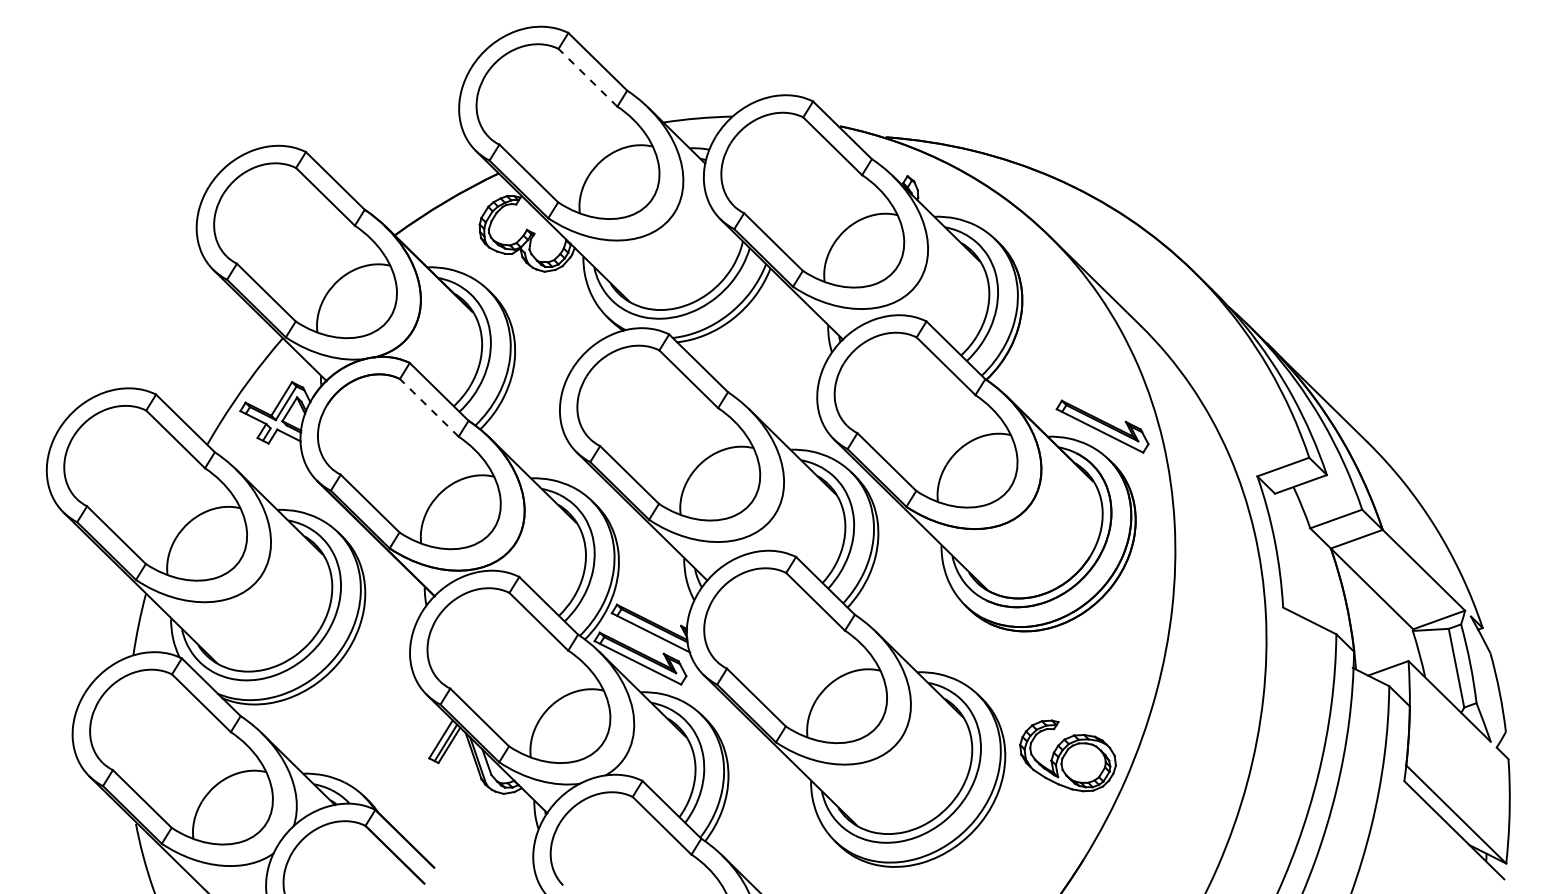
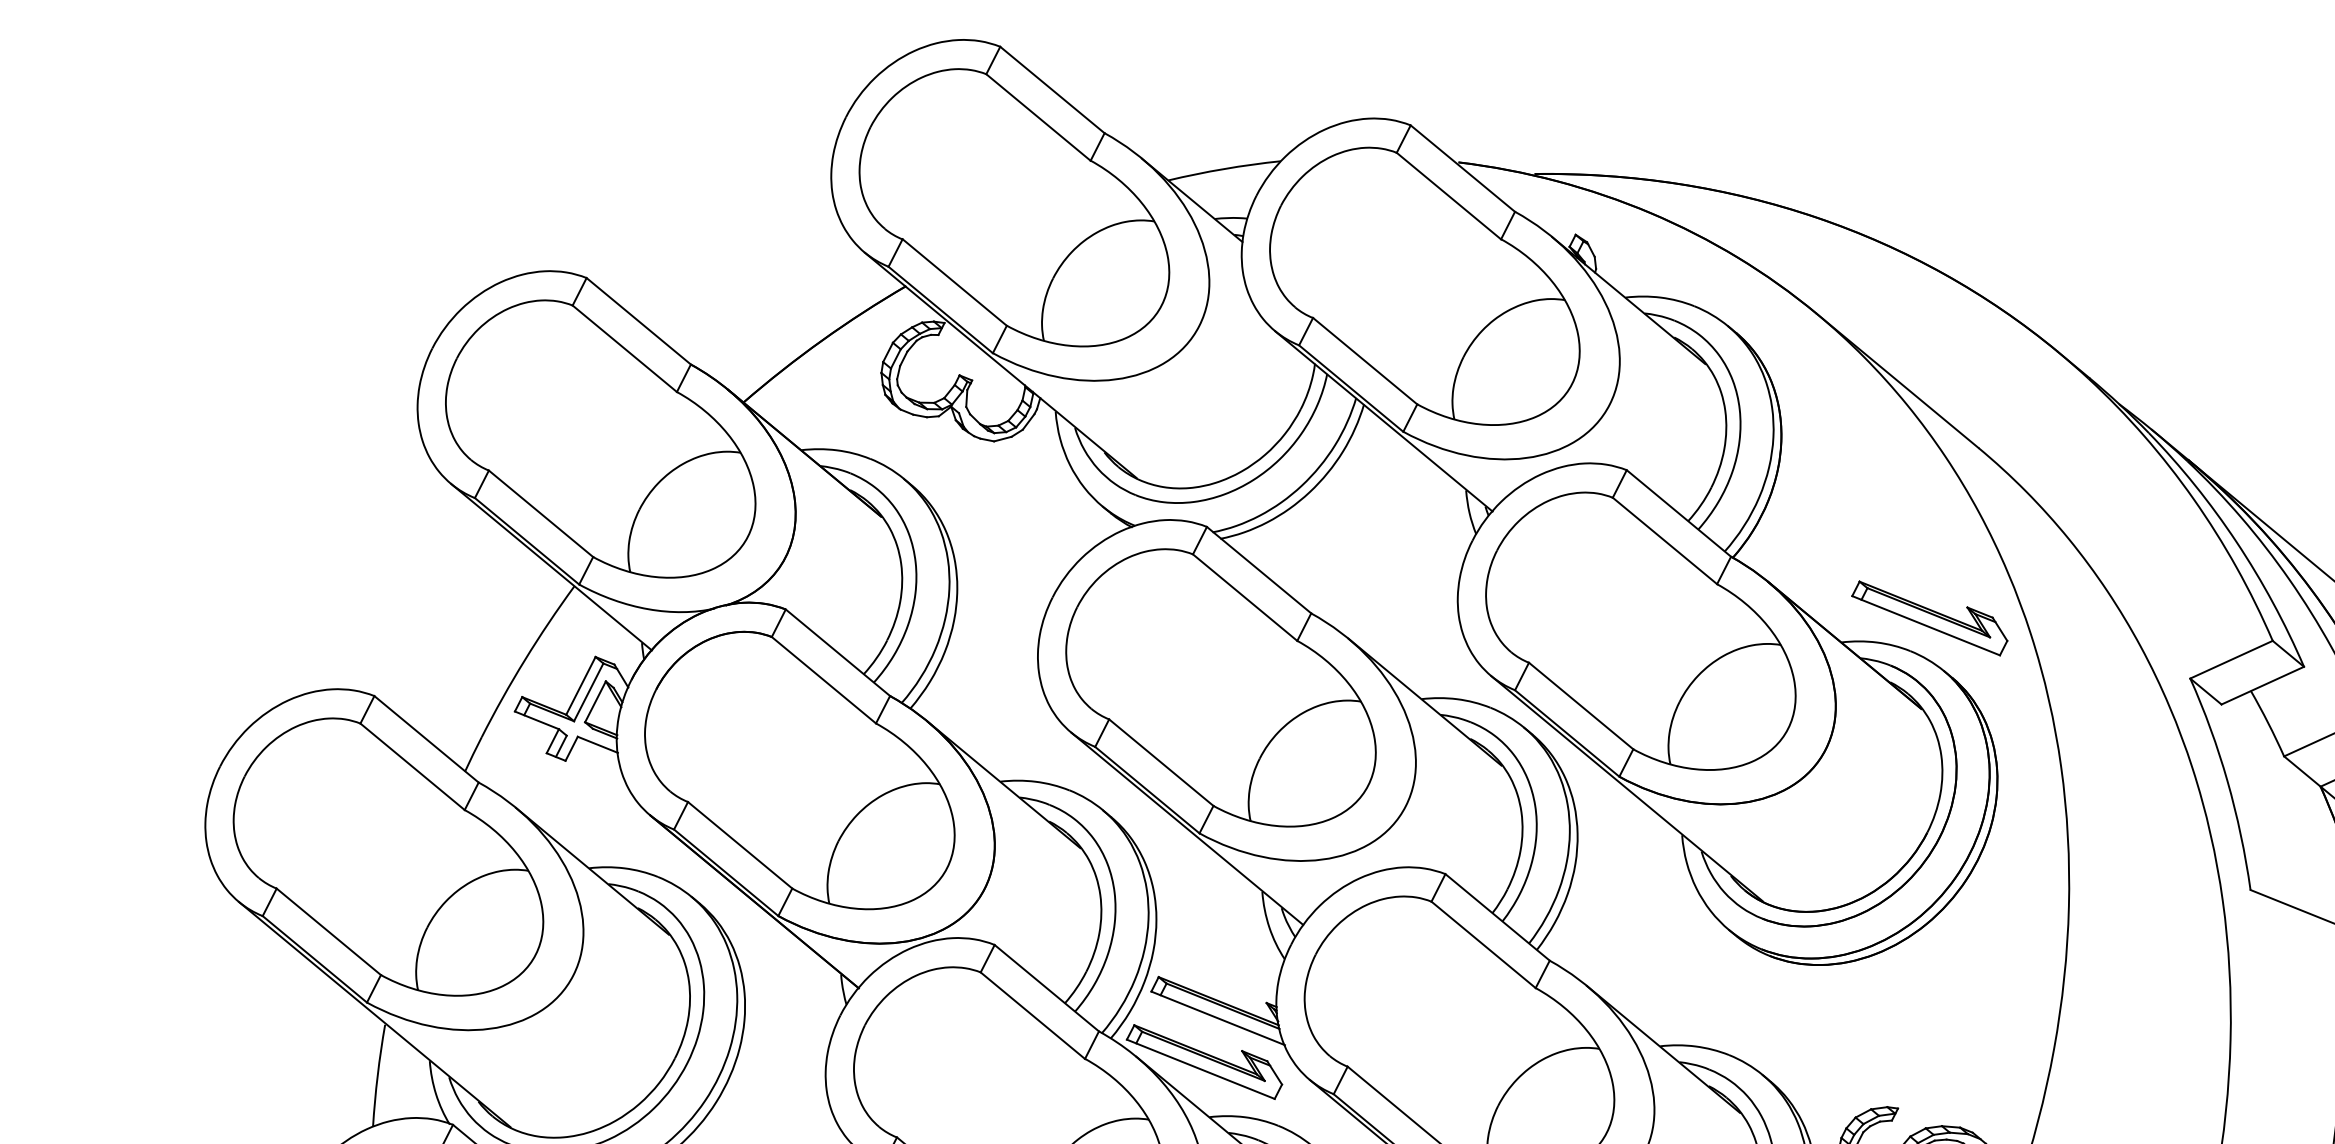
line: (587, 77) -> (1037, 117), dashed -> solid
line: (428, 407) -> (822, 679), dashed -> solid

